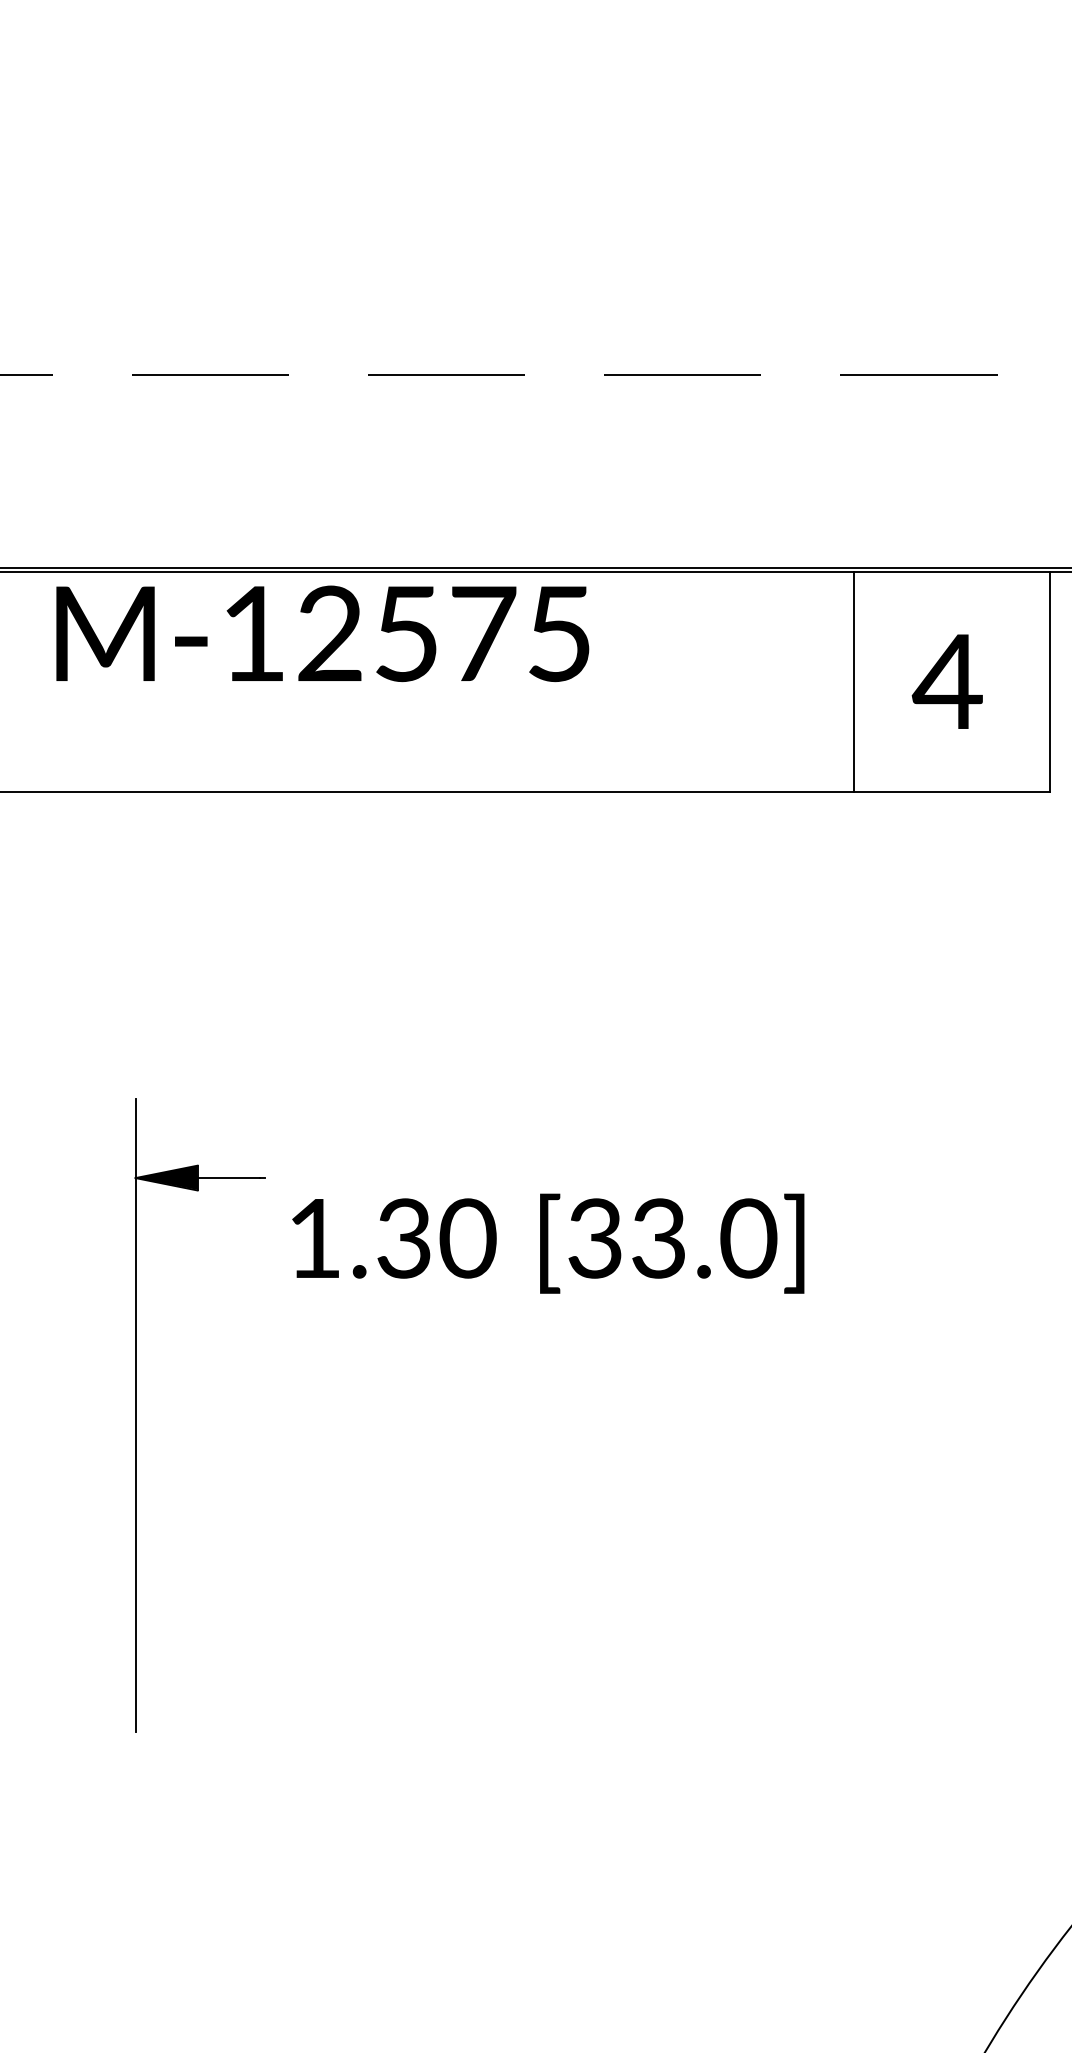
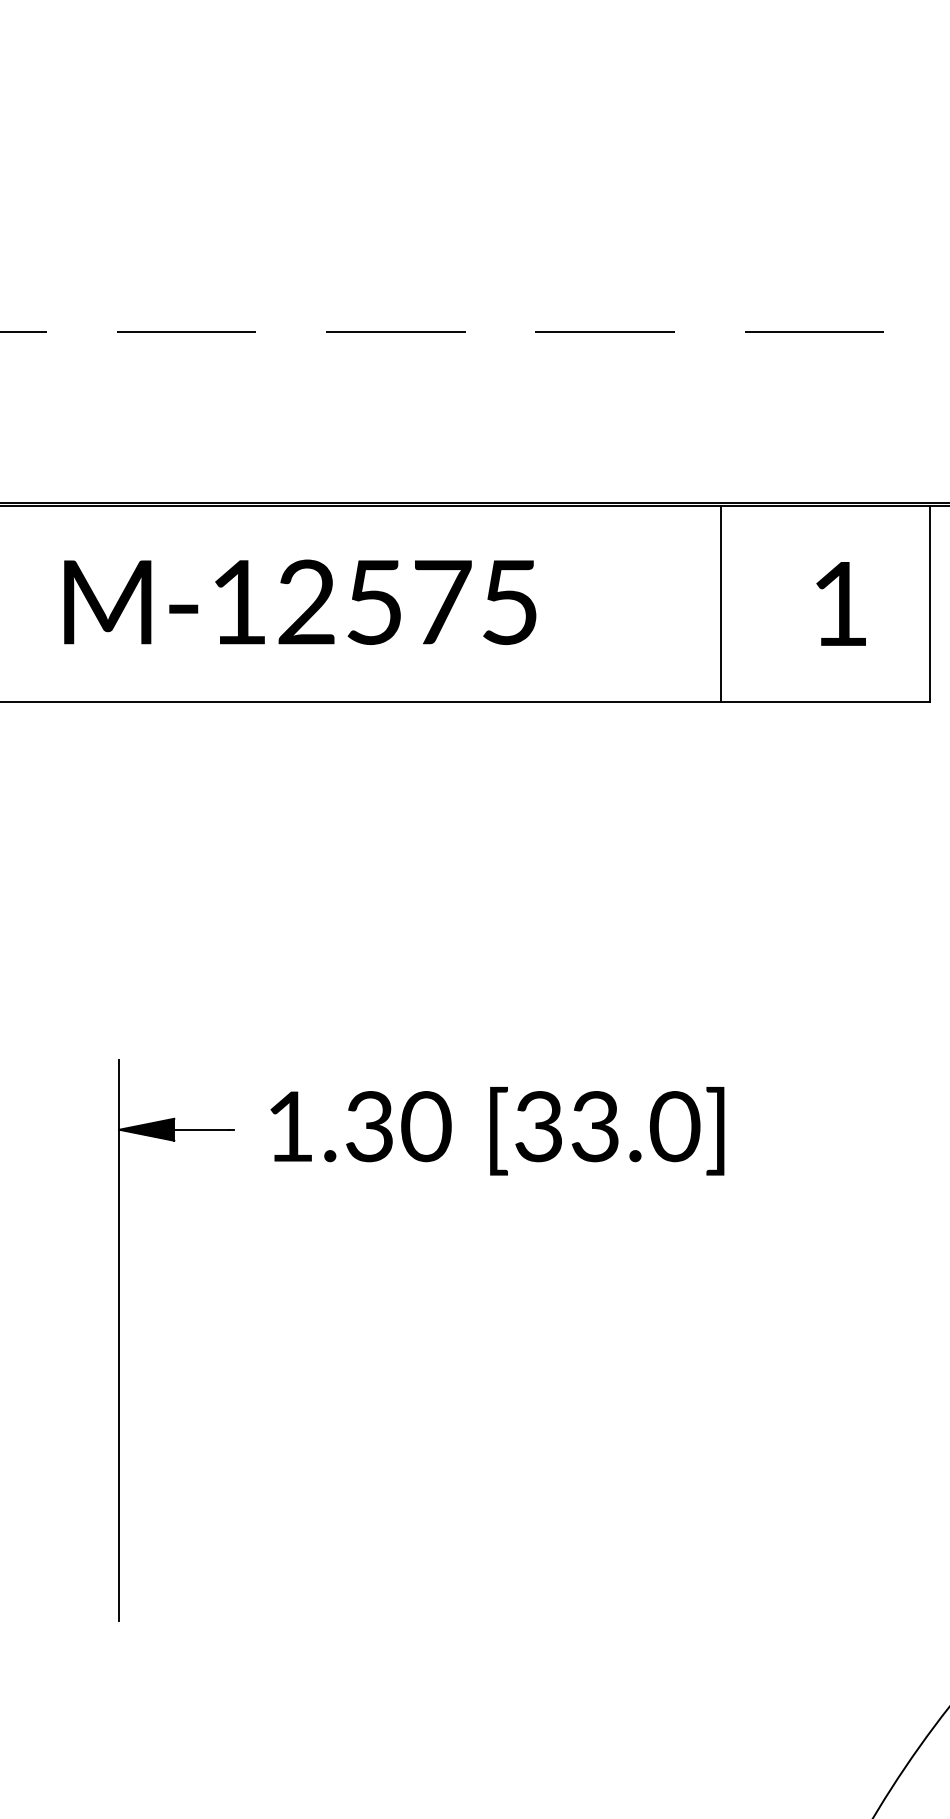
text: (322, 633) -> (299, 602), moved
line: (854, 681) -> (720, 603), moved
text: (946, 681) -> (838, 603), 4 -> 1
text: (548, 1243) -> (497, 1131), moved
part: (136, 1415) -> (120, 1340), moved

